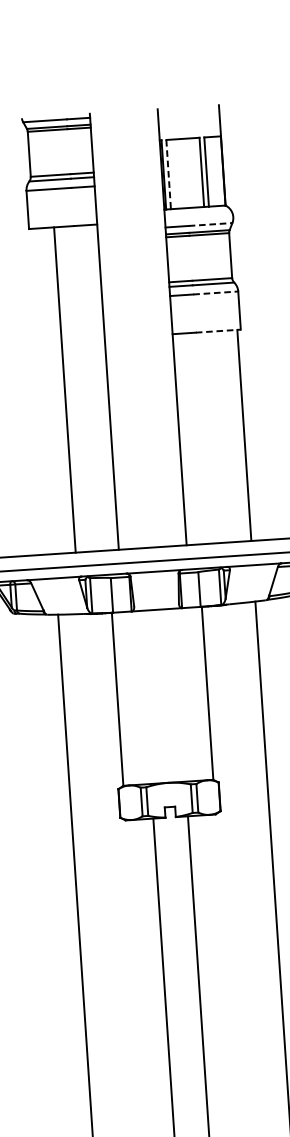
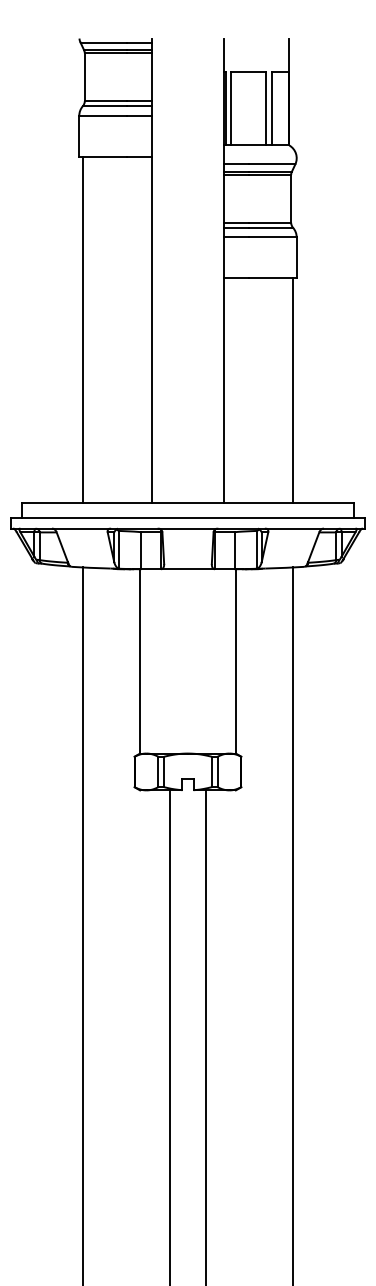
line: (168, 174) -> (231, 108), dashed -> solid
line: (210, 224) -> (272, 164), dashed -> solid
line: (215, 293) -> (272, 237), dashed -> solid
line: (218, 331) -> (272, 278), dashed -> solid
line: (64, 389) -> (82, 329), moved

